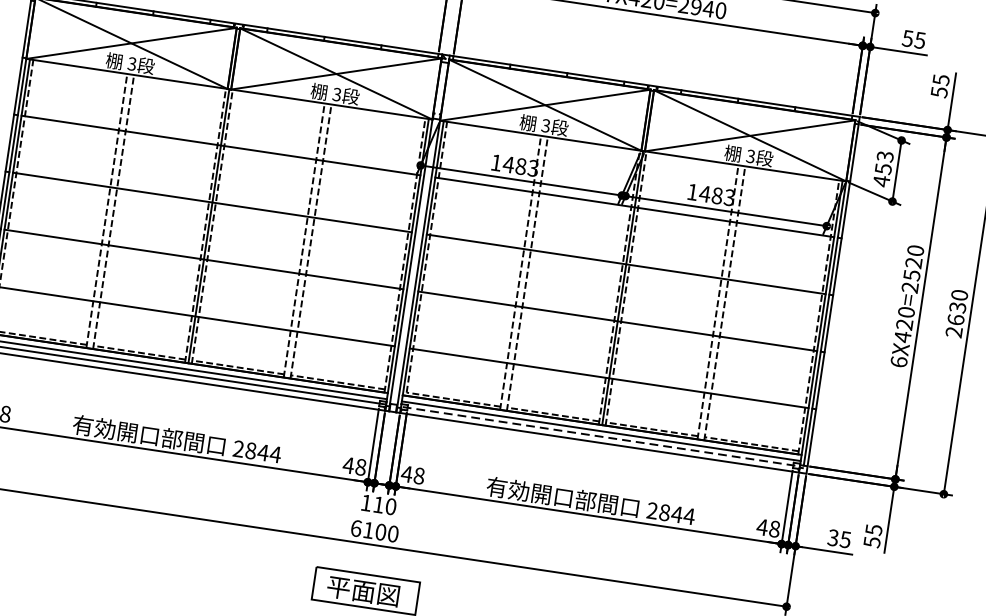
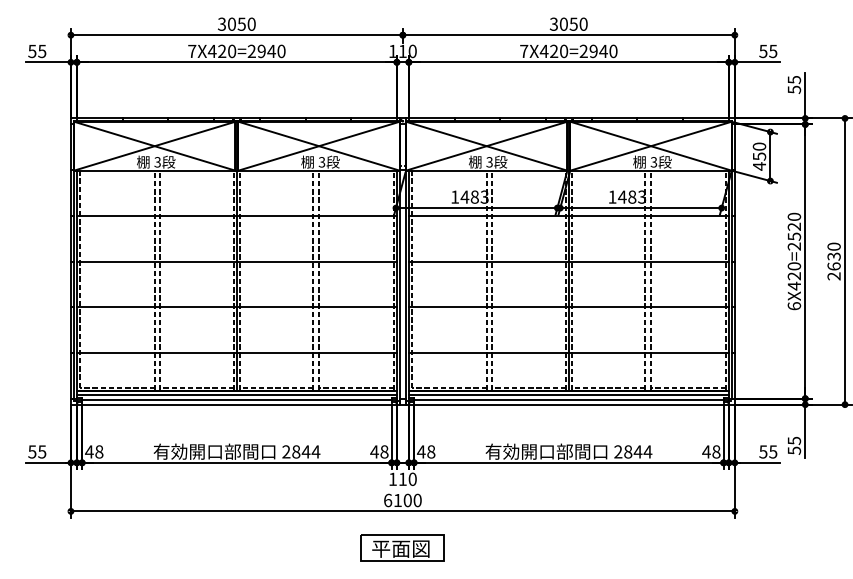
text: (885, 156) -> (759, 146), 453 -> 450
line: (600, 436) -> (568, 399), dashed -> solid
text: (833, 537) -> (763, 451), 35 -> 55

